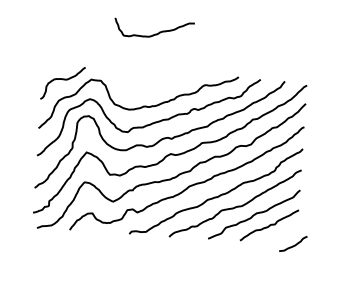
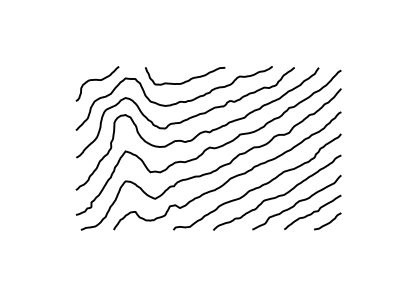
curve: (157, 32) -> (188, 79), moved
curve: (292, 245) -> (327, 222), moved

